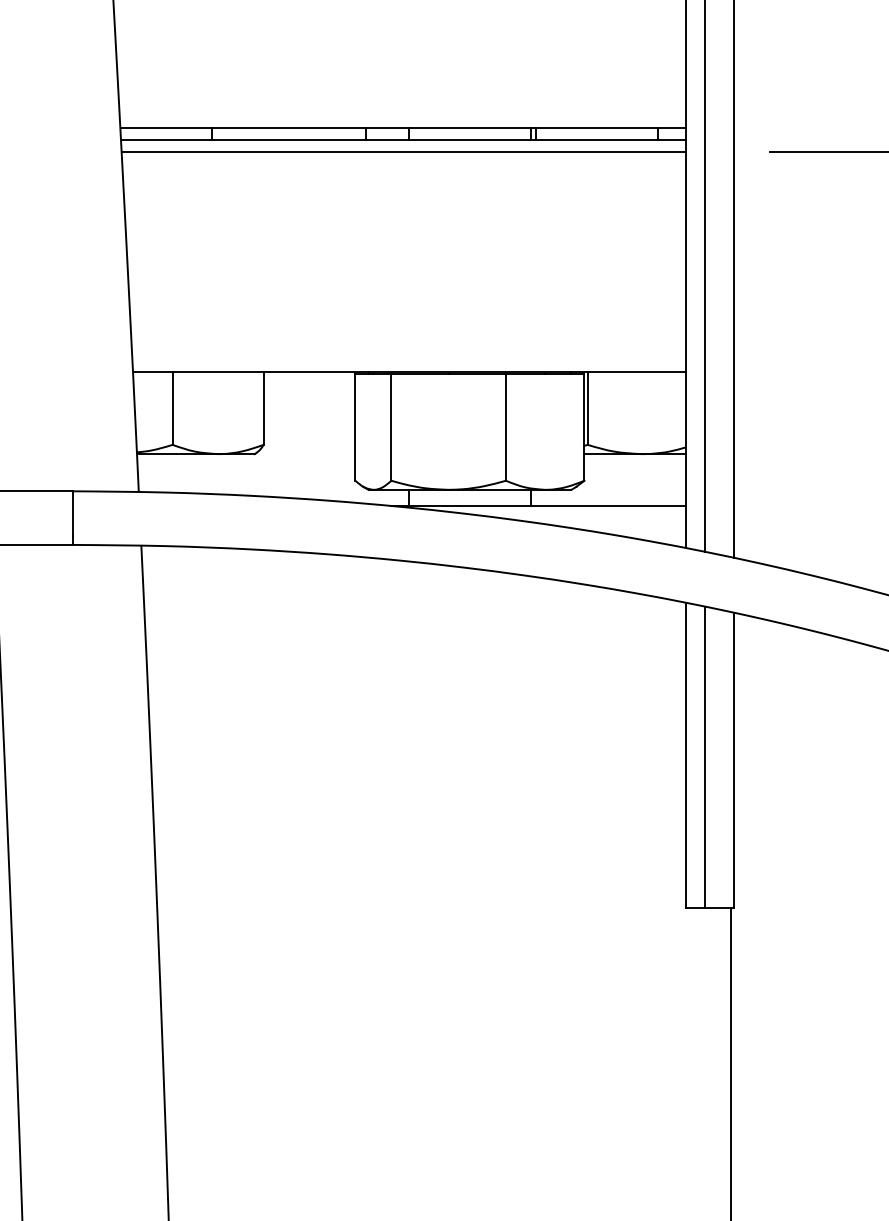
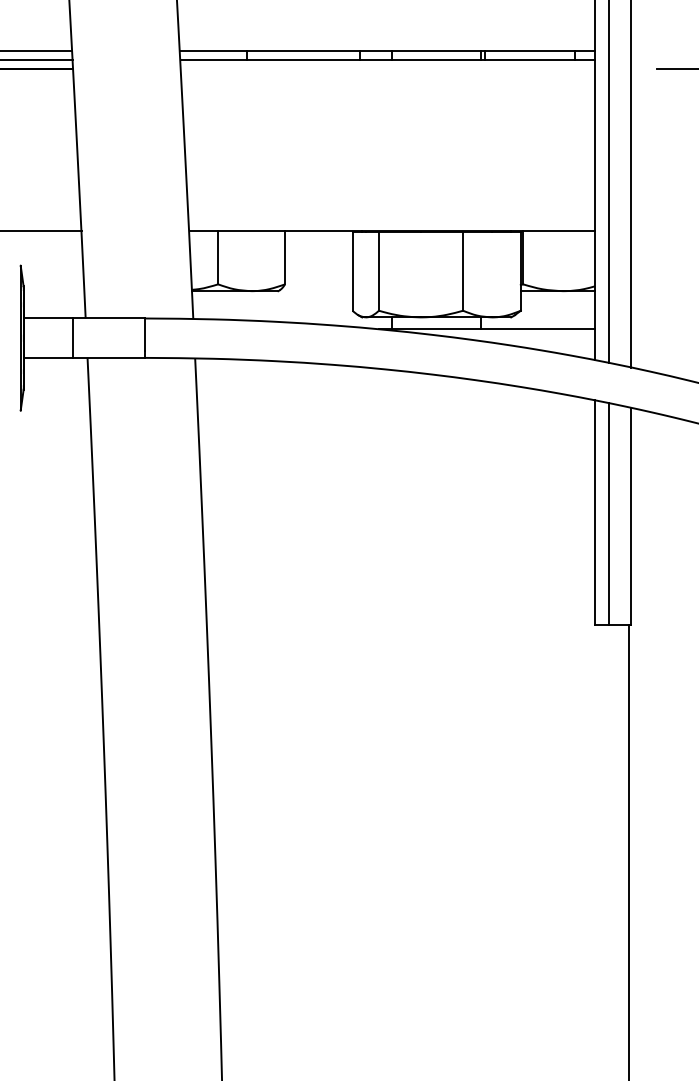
line: (404, 152) -> (388, 69), removed

